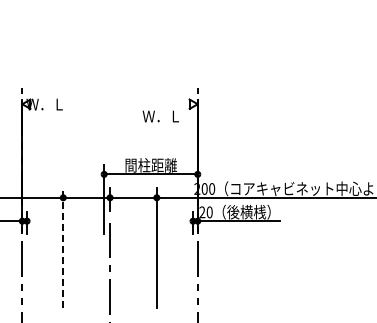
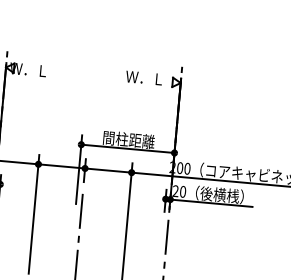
text: (160, 116) -> (143, 78), moved
line: (63, 248) -> (34, 214), dashed -> solid

